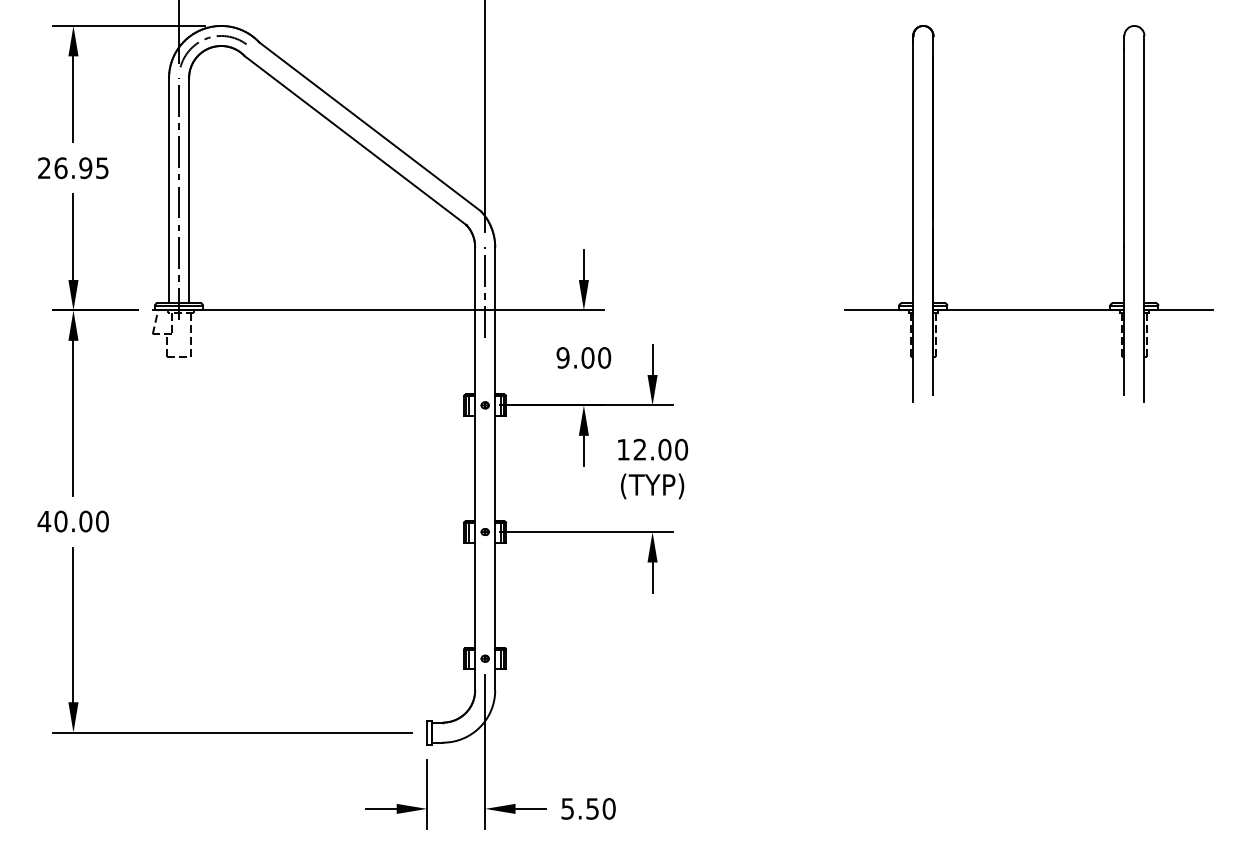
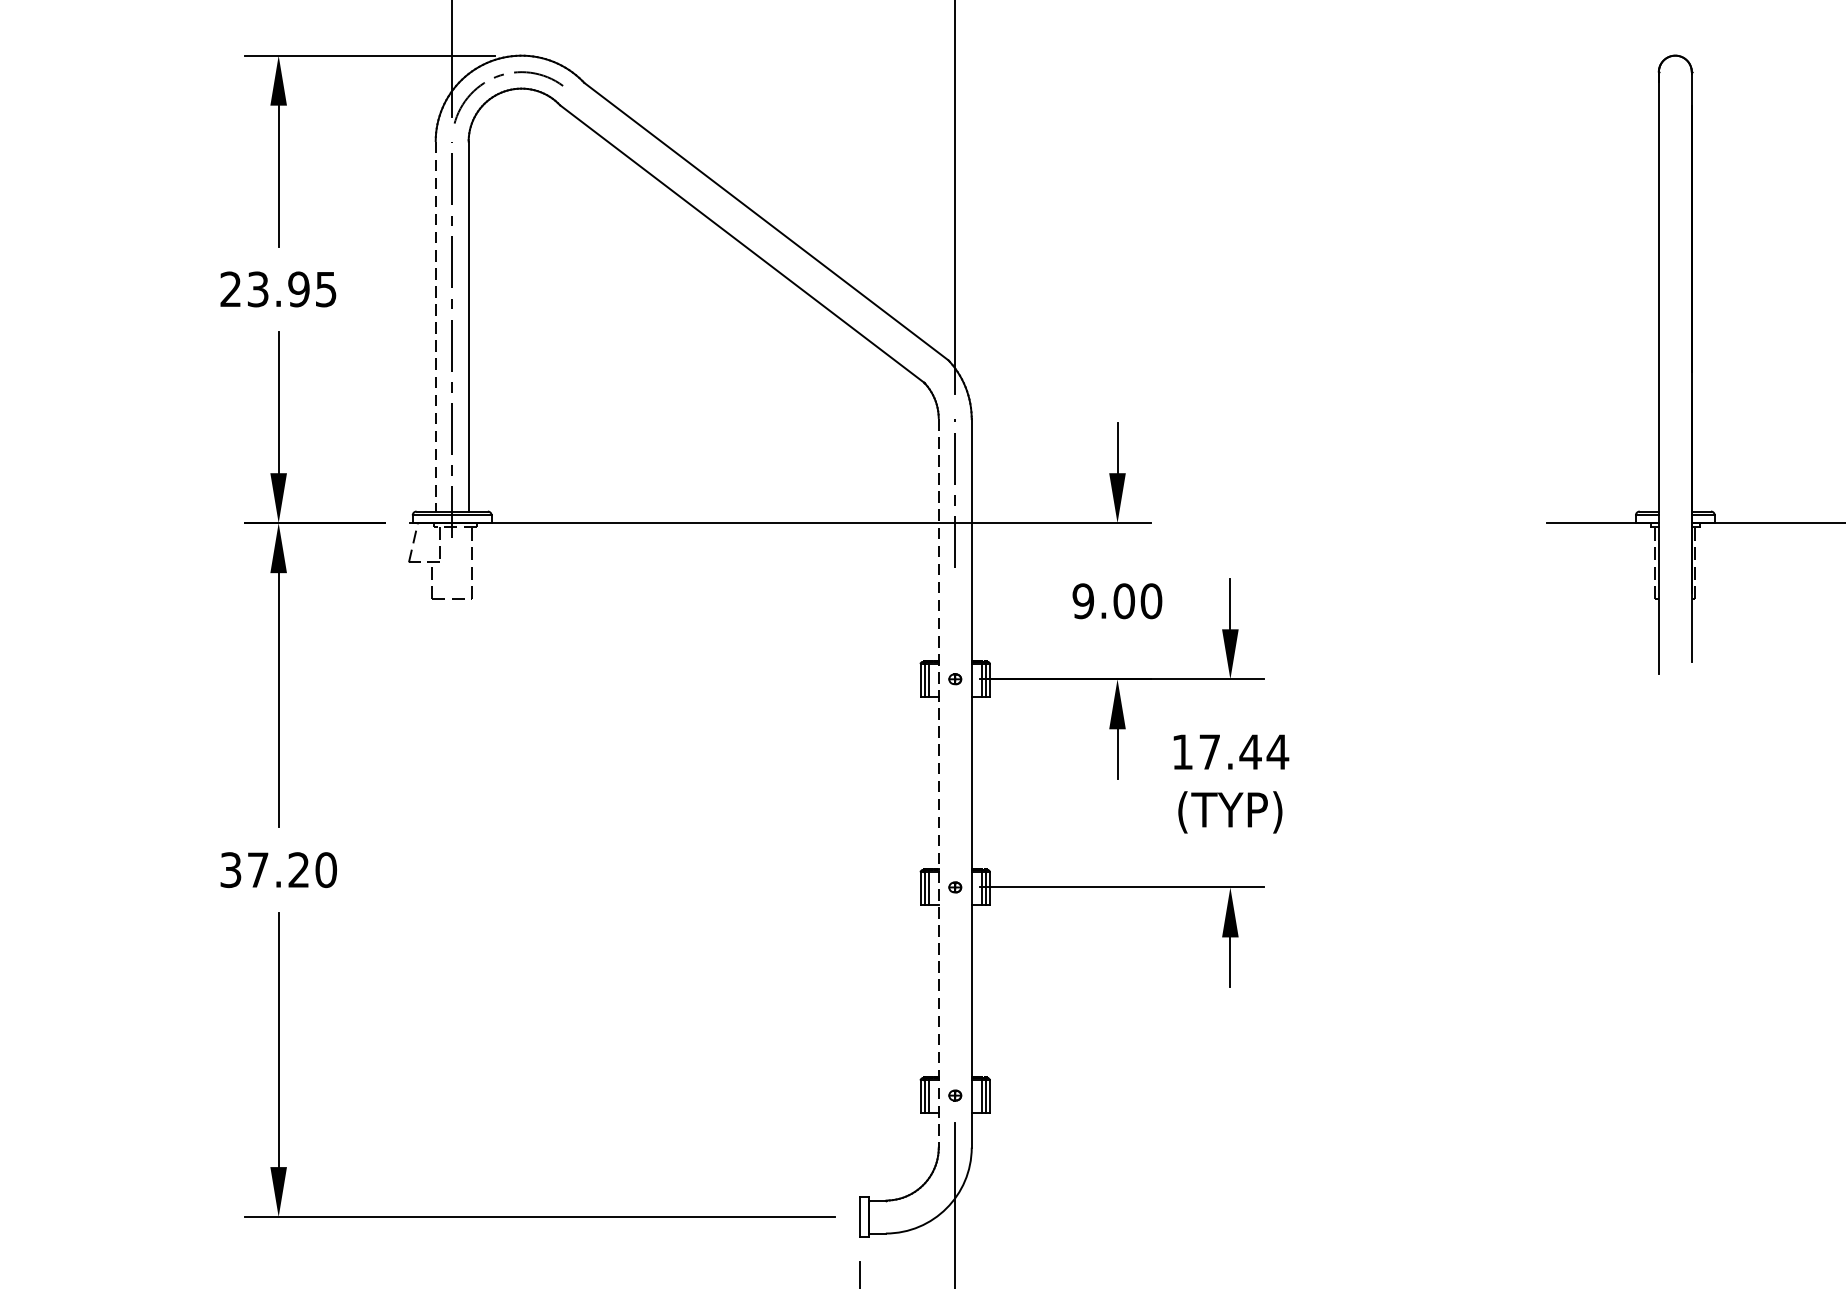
text: (60, 168) -> (257, 289), 26.95 -> 23.95
line: (169, 190) -> (436, 326), solid -> dashed
text: (660, 449) -> (1243, 751), 12.00 -> 17.44
line: (475, 468) -> (939, 782), solid -> dashed
text: (64, 521) -> (263, 870), 40.00 -> 37.20

